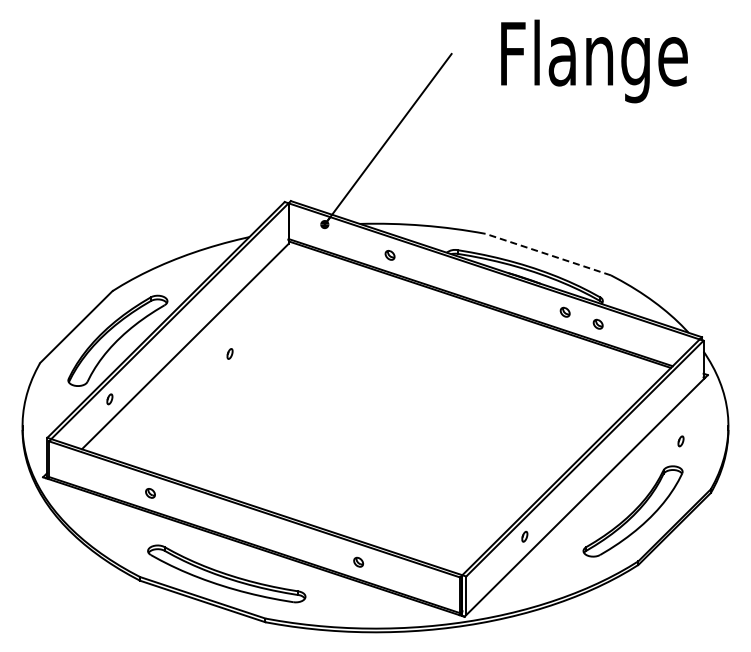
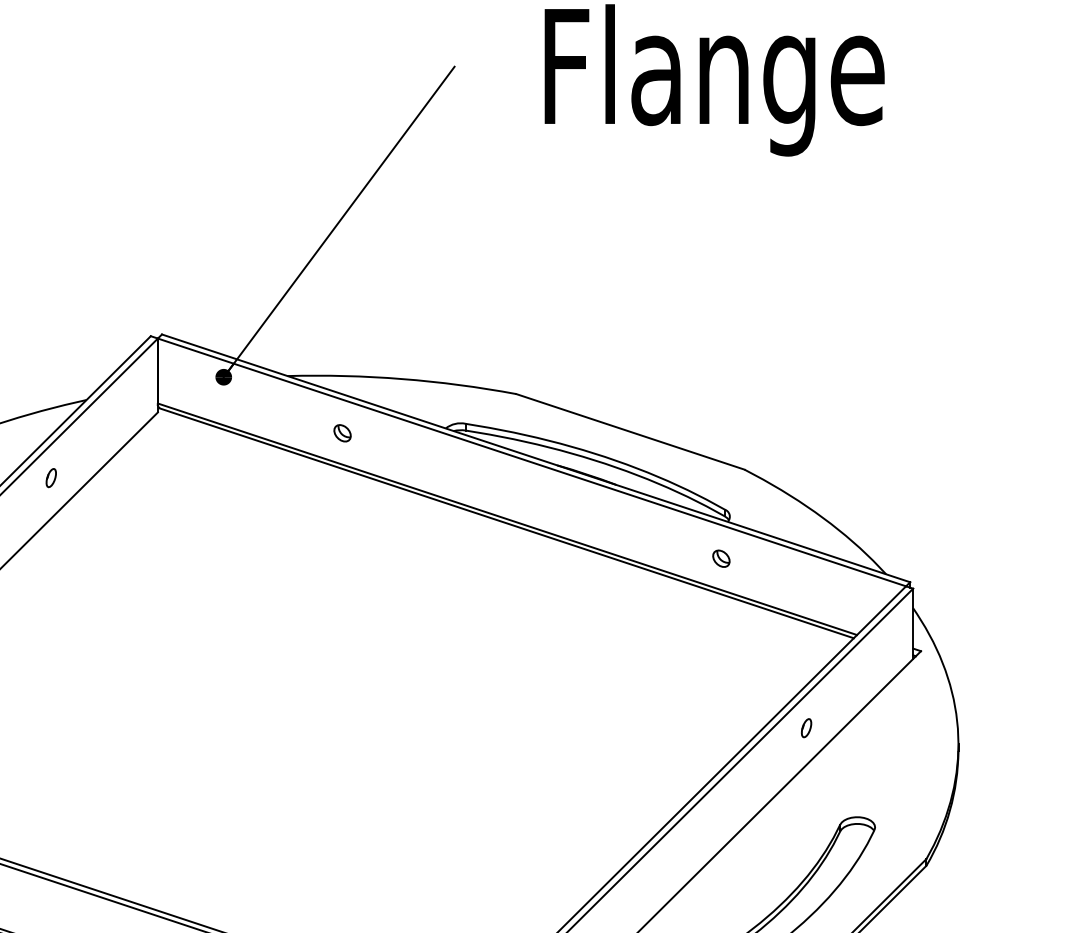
line: (547, 254) -> (629, 431), dashed -> solid
part: (564, 311) -> (660, 535), removed
part: (229, 353) -> (50, 477), moved
part: (680, 441) -> (805, 728), moved

